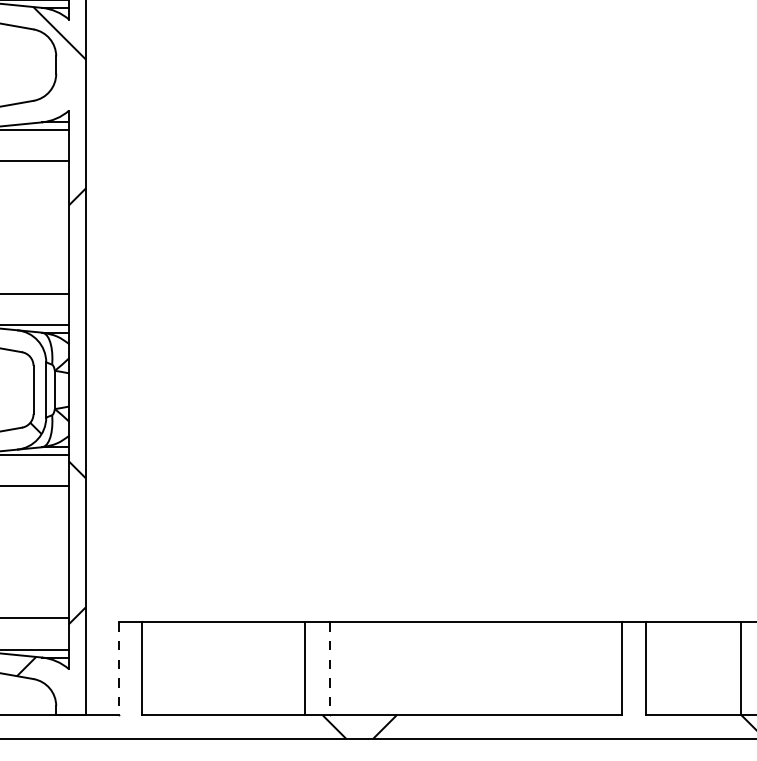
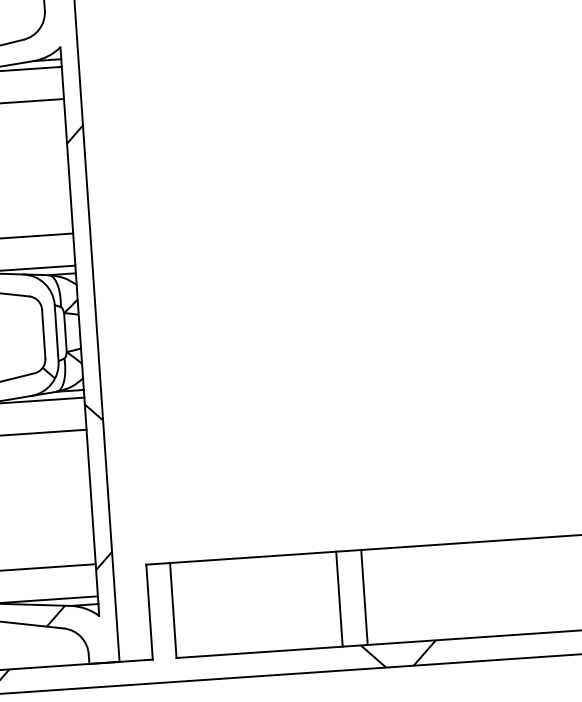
line: (118, 668) -> (149, 611), dashed -> solid
line: (329, 668) -> (364, 597), dashed -> solid

